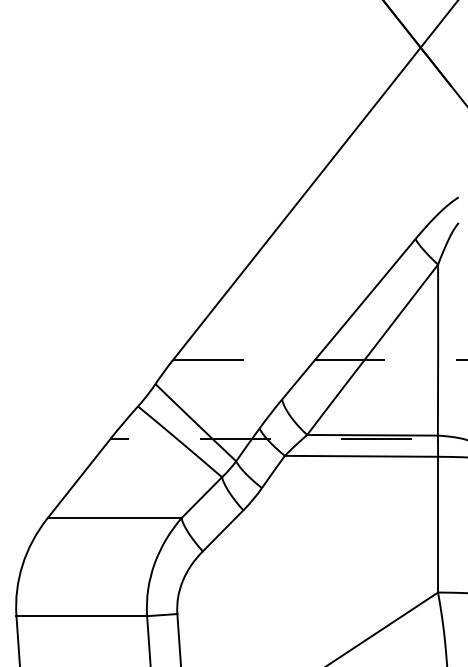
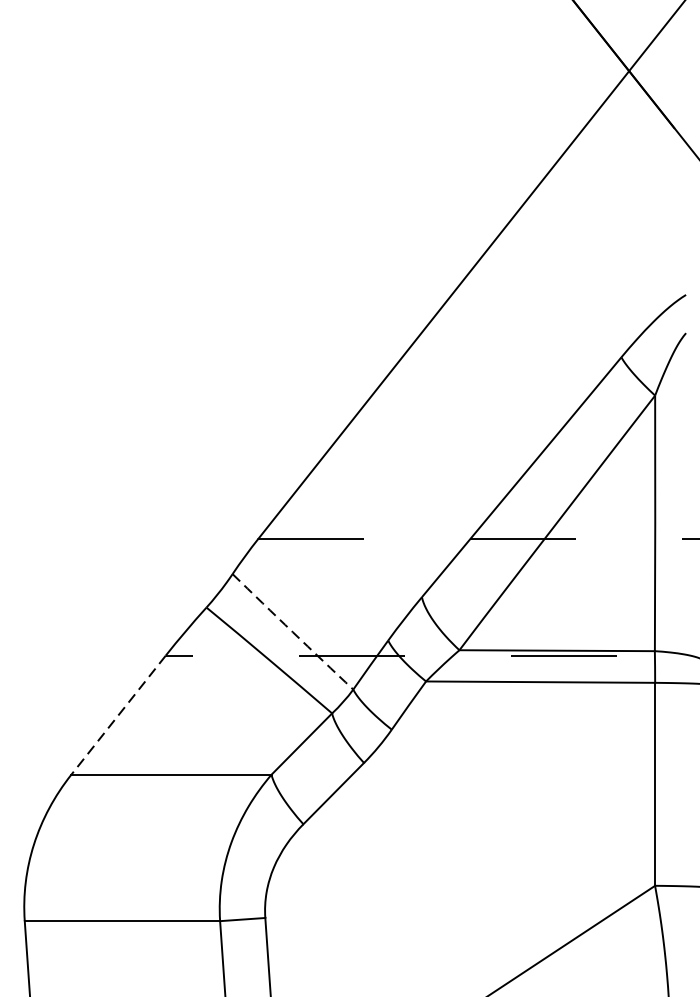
arc: (195, 422) -> (292, 631), solid -> dashed
line: (79, 478) -> (118, 715), solid -> dashed

